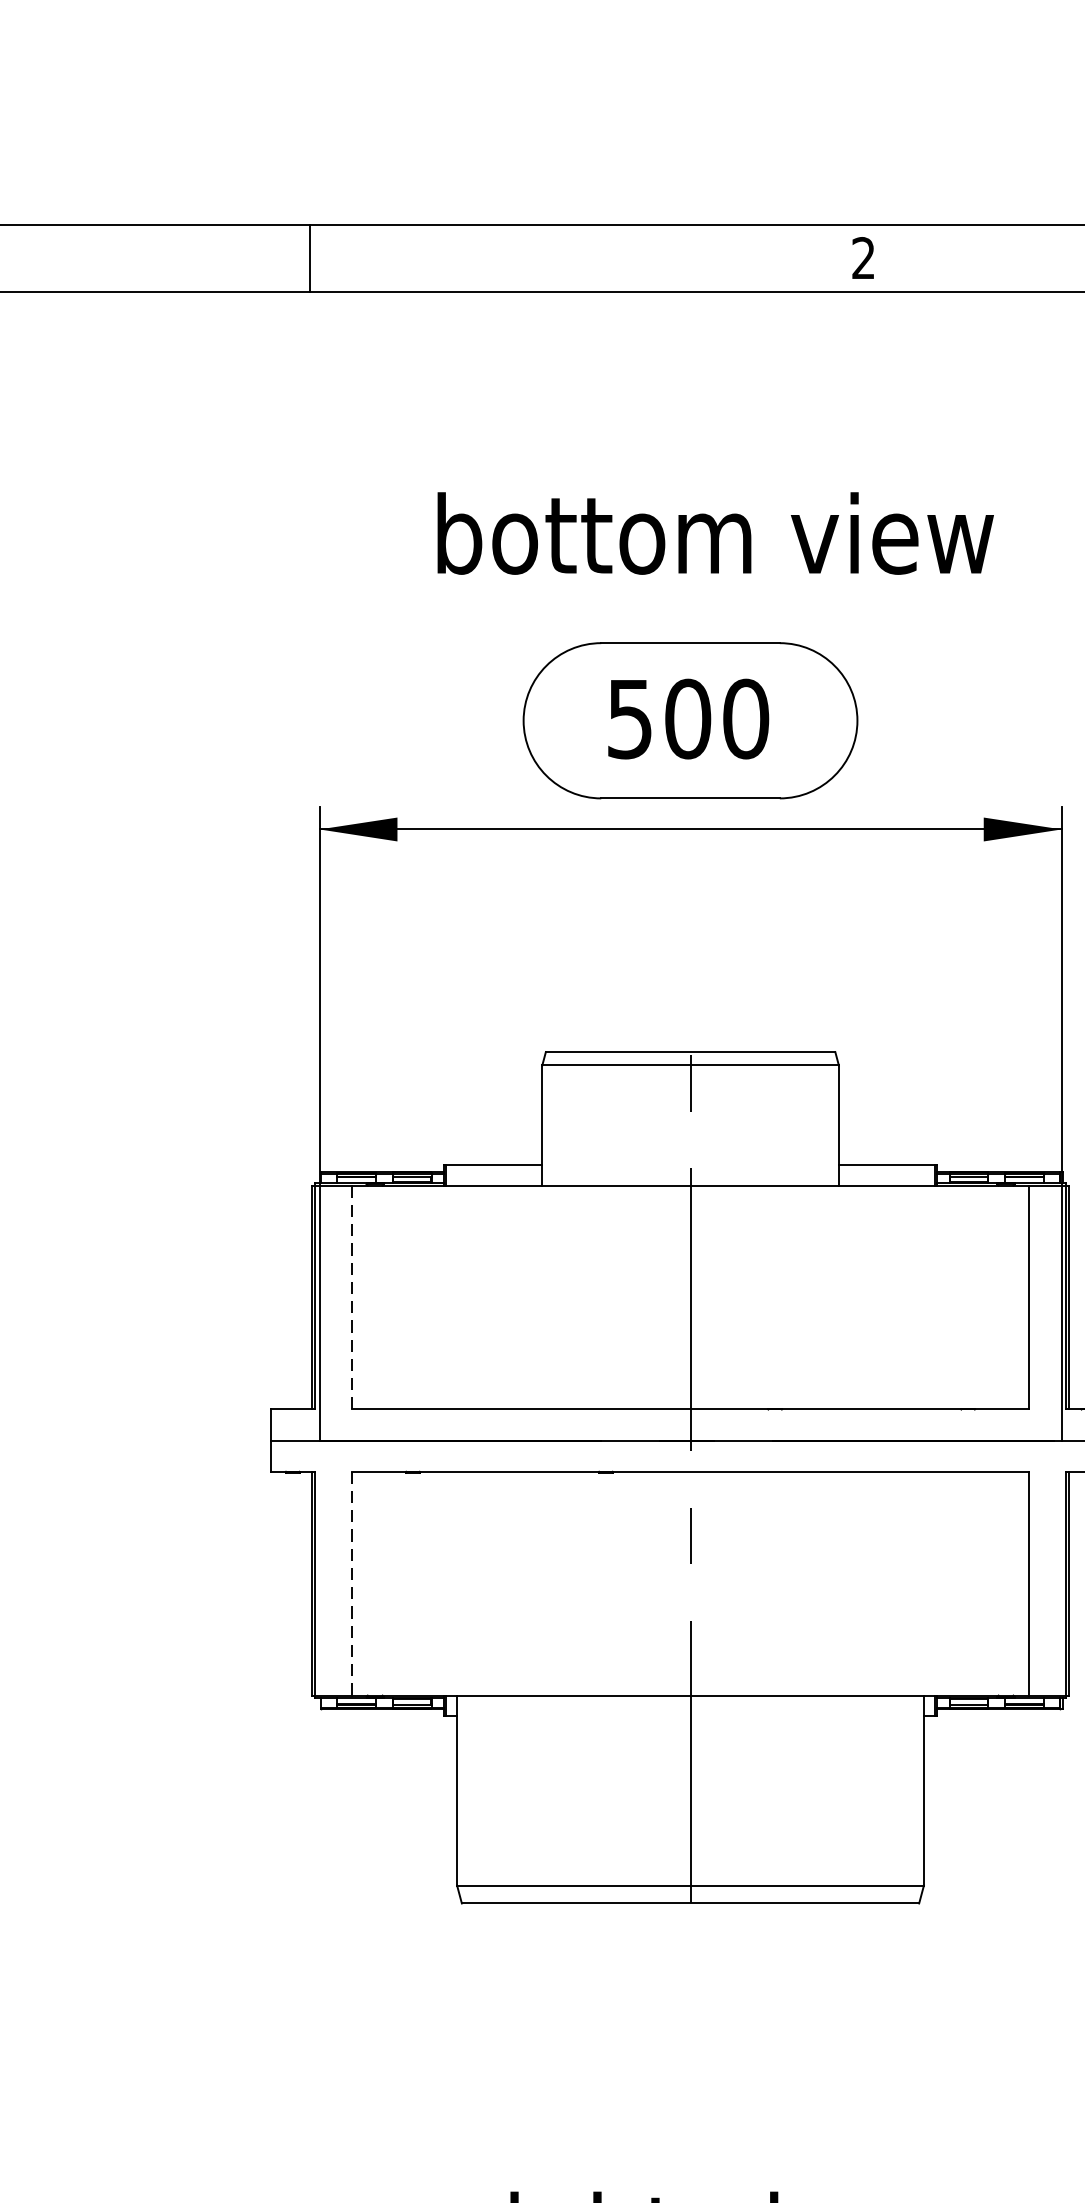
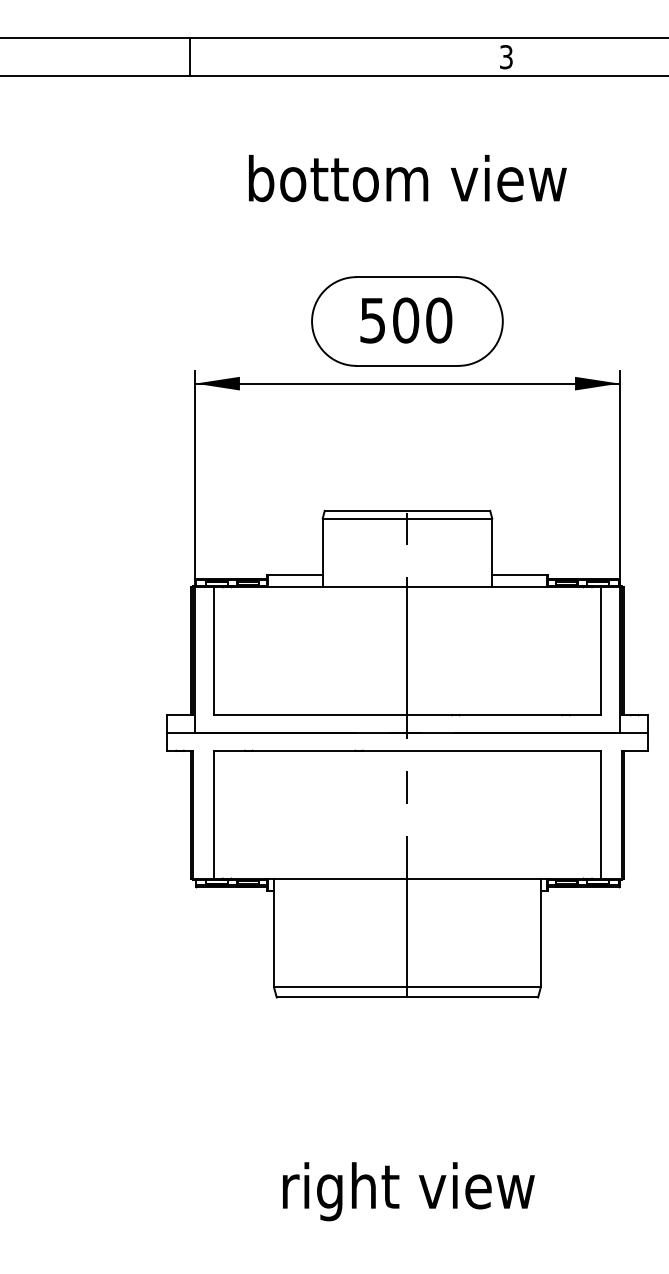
text: (863, 258) -> (506, 57), 2 -> 3
text: (715, 533) -> (407, 178), moved
line: (352, 1298) -> (214, 651), dashed -> solid
line: (352, 1583) -> (214, 814), dashed -> solid

